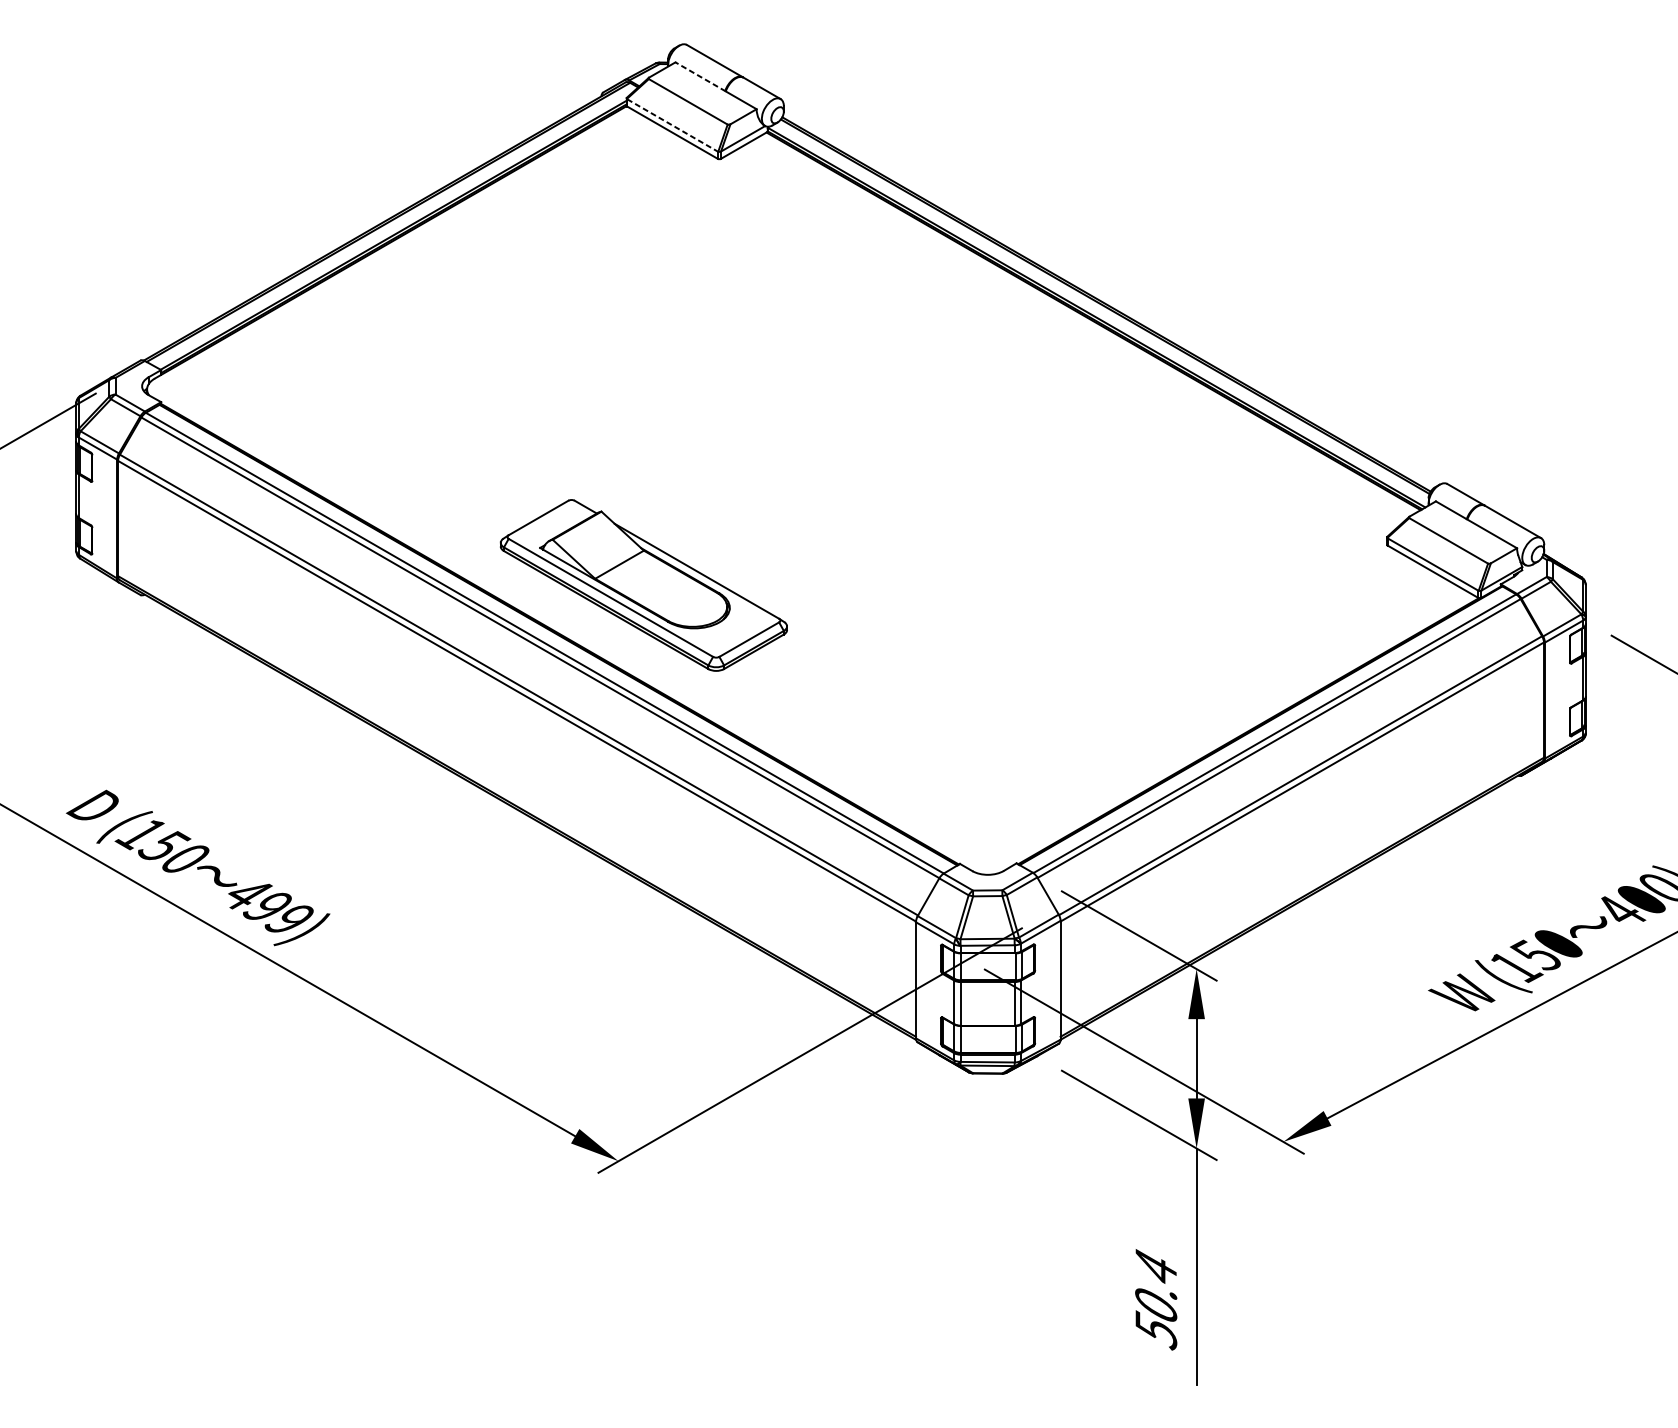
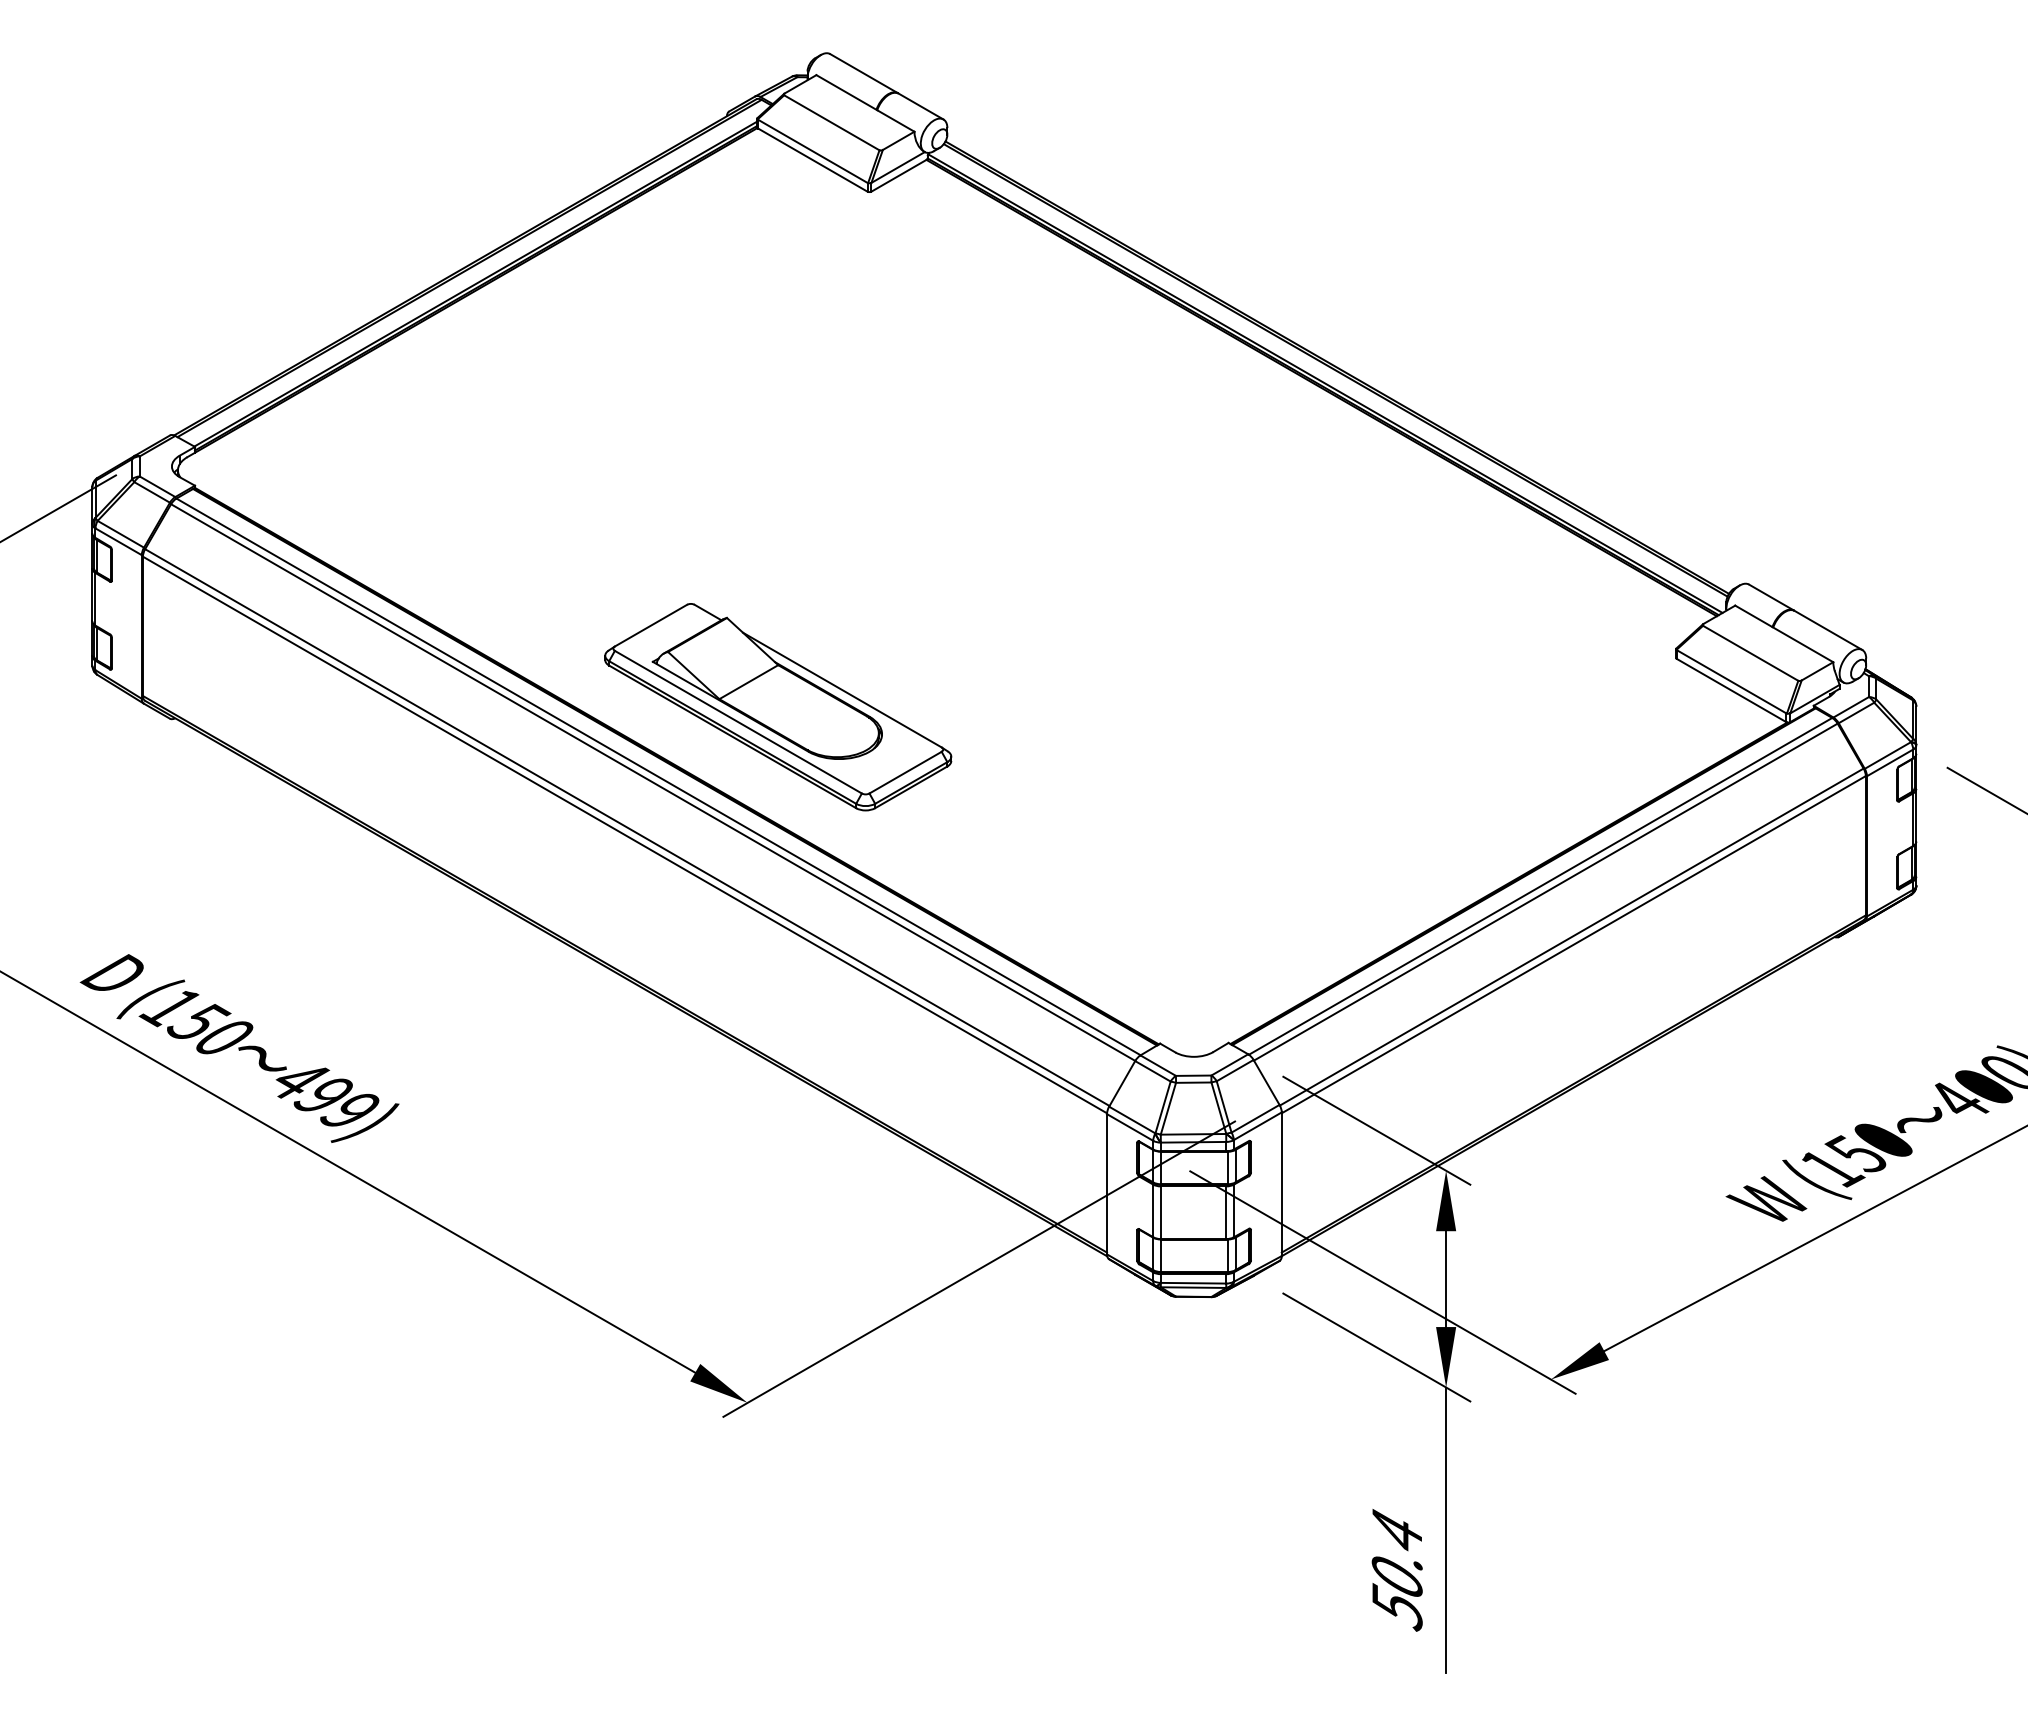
line: (700, 76) -> (846, 92), dashed -> solid
line: (673, 125) -> (813, 151), dashed -> solid

